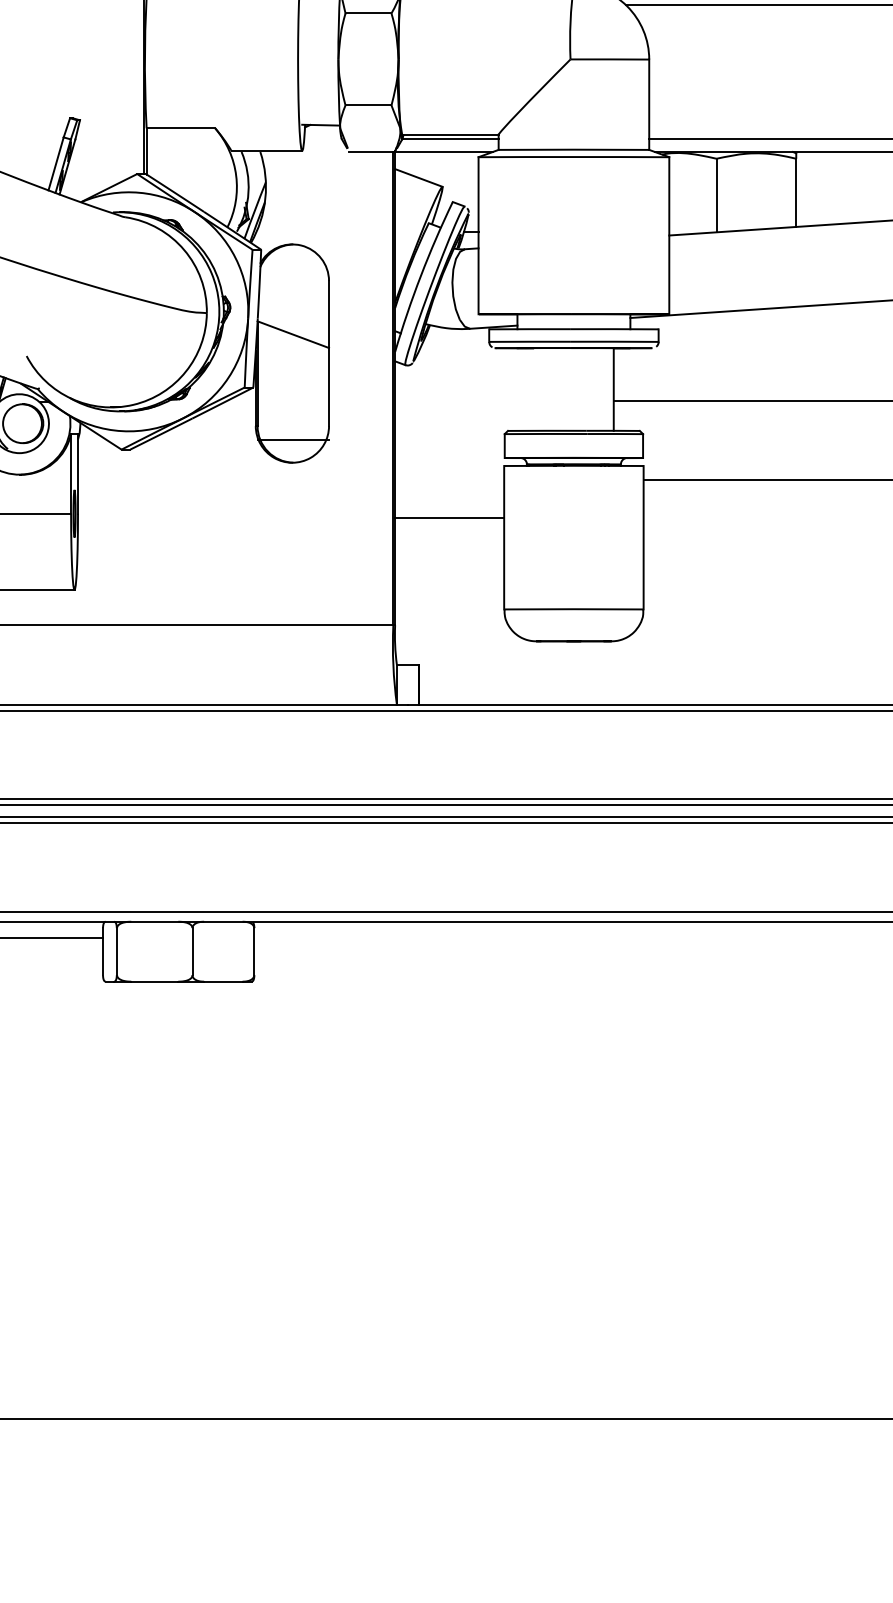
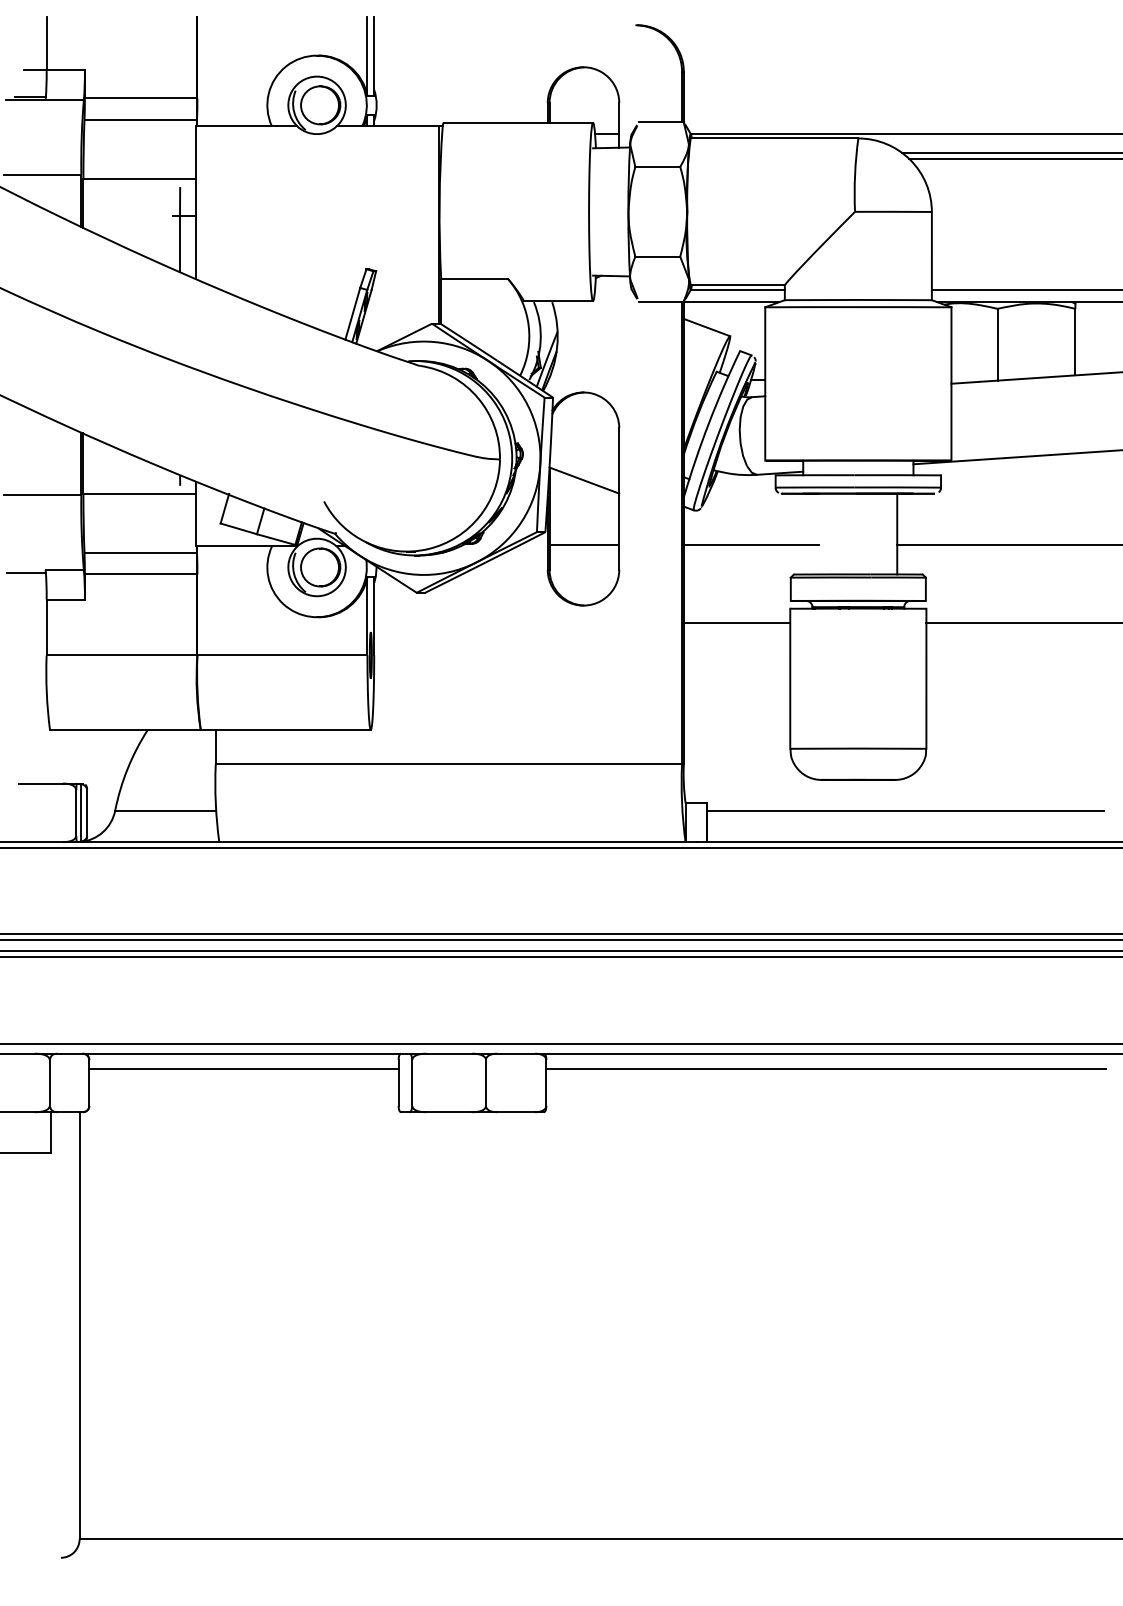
line: (464, 400) -> (751, 544), added
line: (293, 439) -> (584, 544), moved
line: (449, 517) -> (736, 622), moved
line: (622, 672) -> (905, 810), added
line: (540, 937) -> (825, 1069), added

